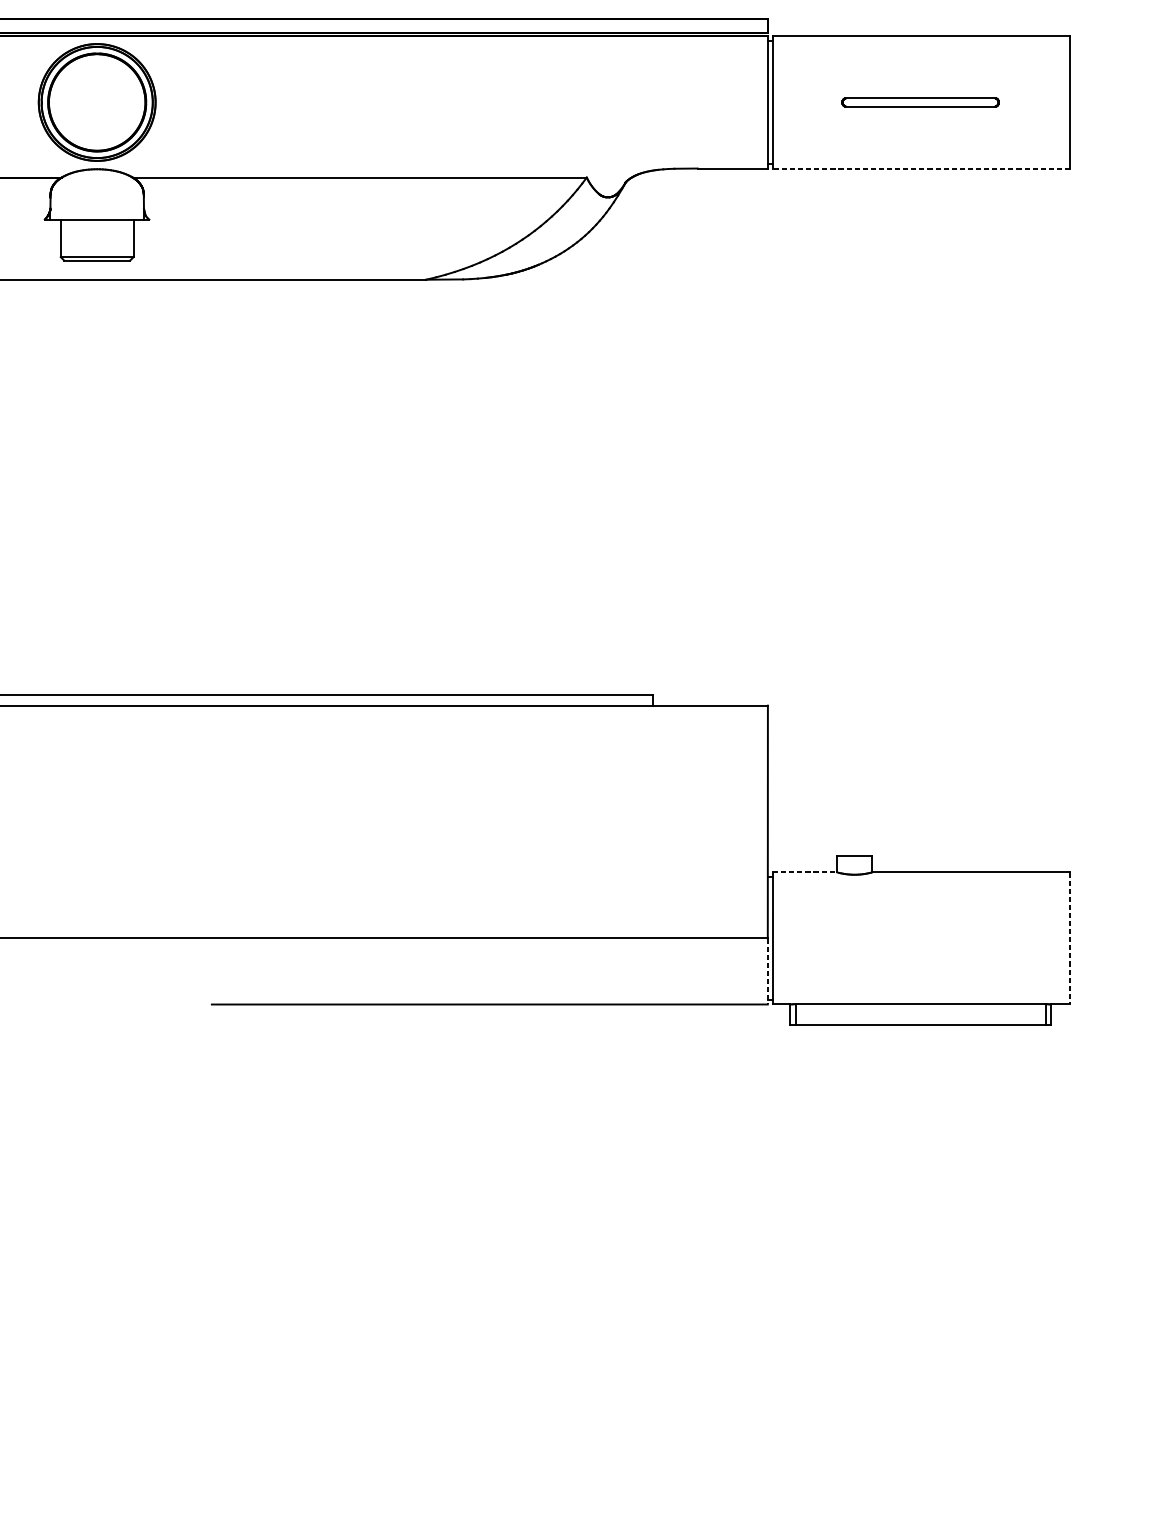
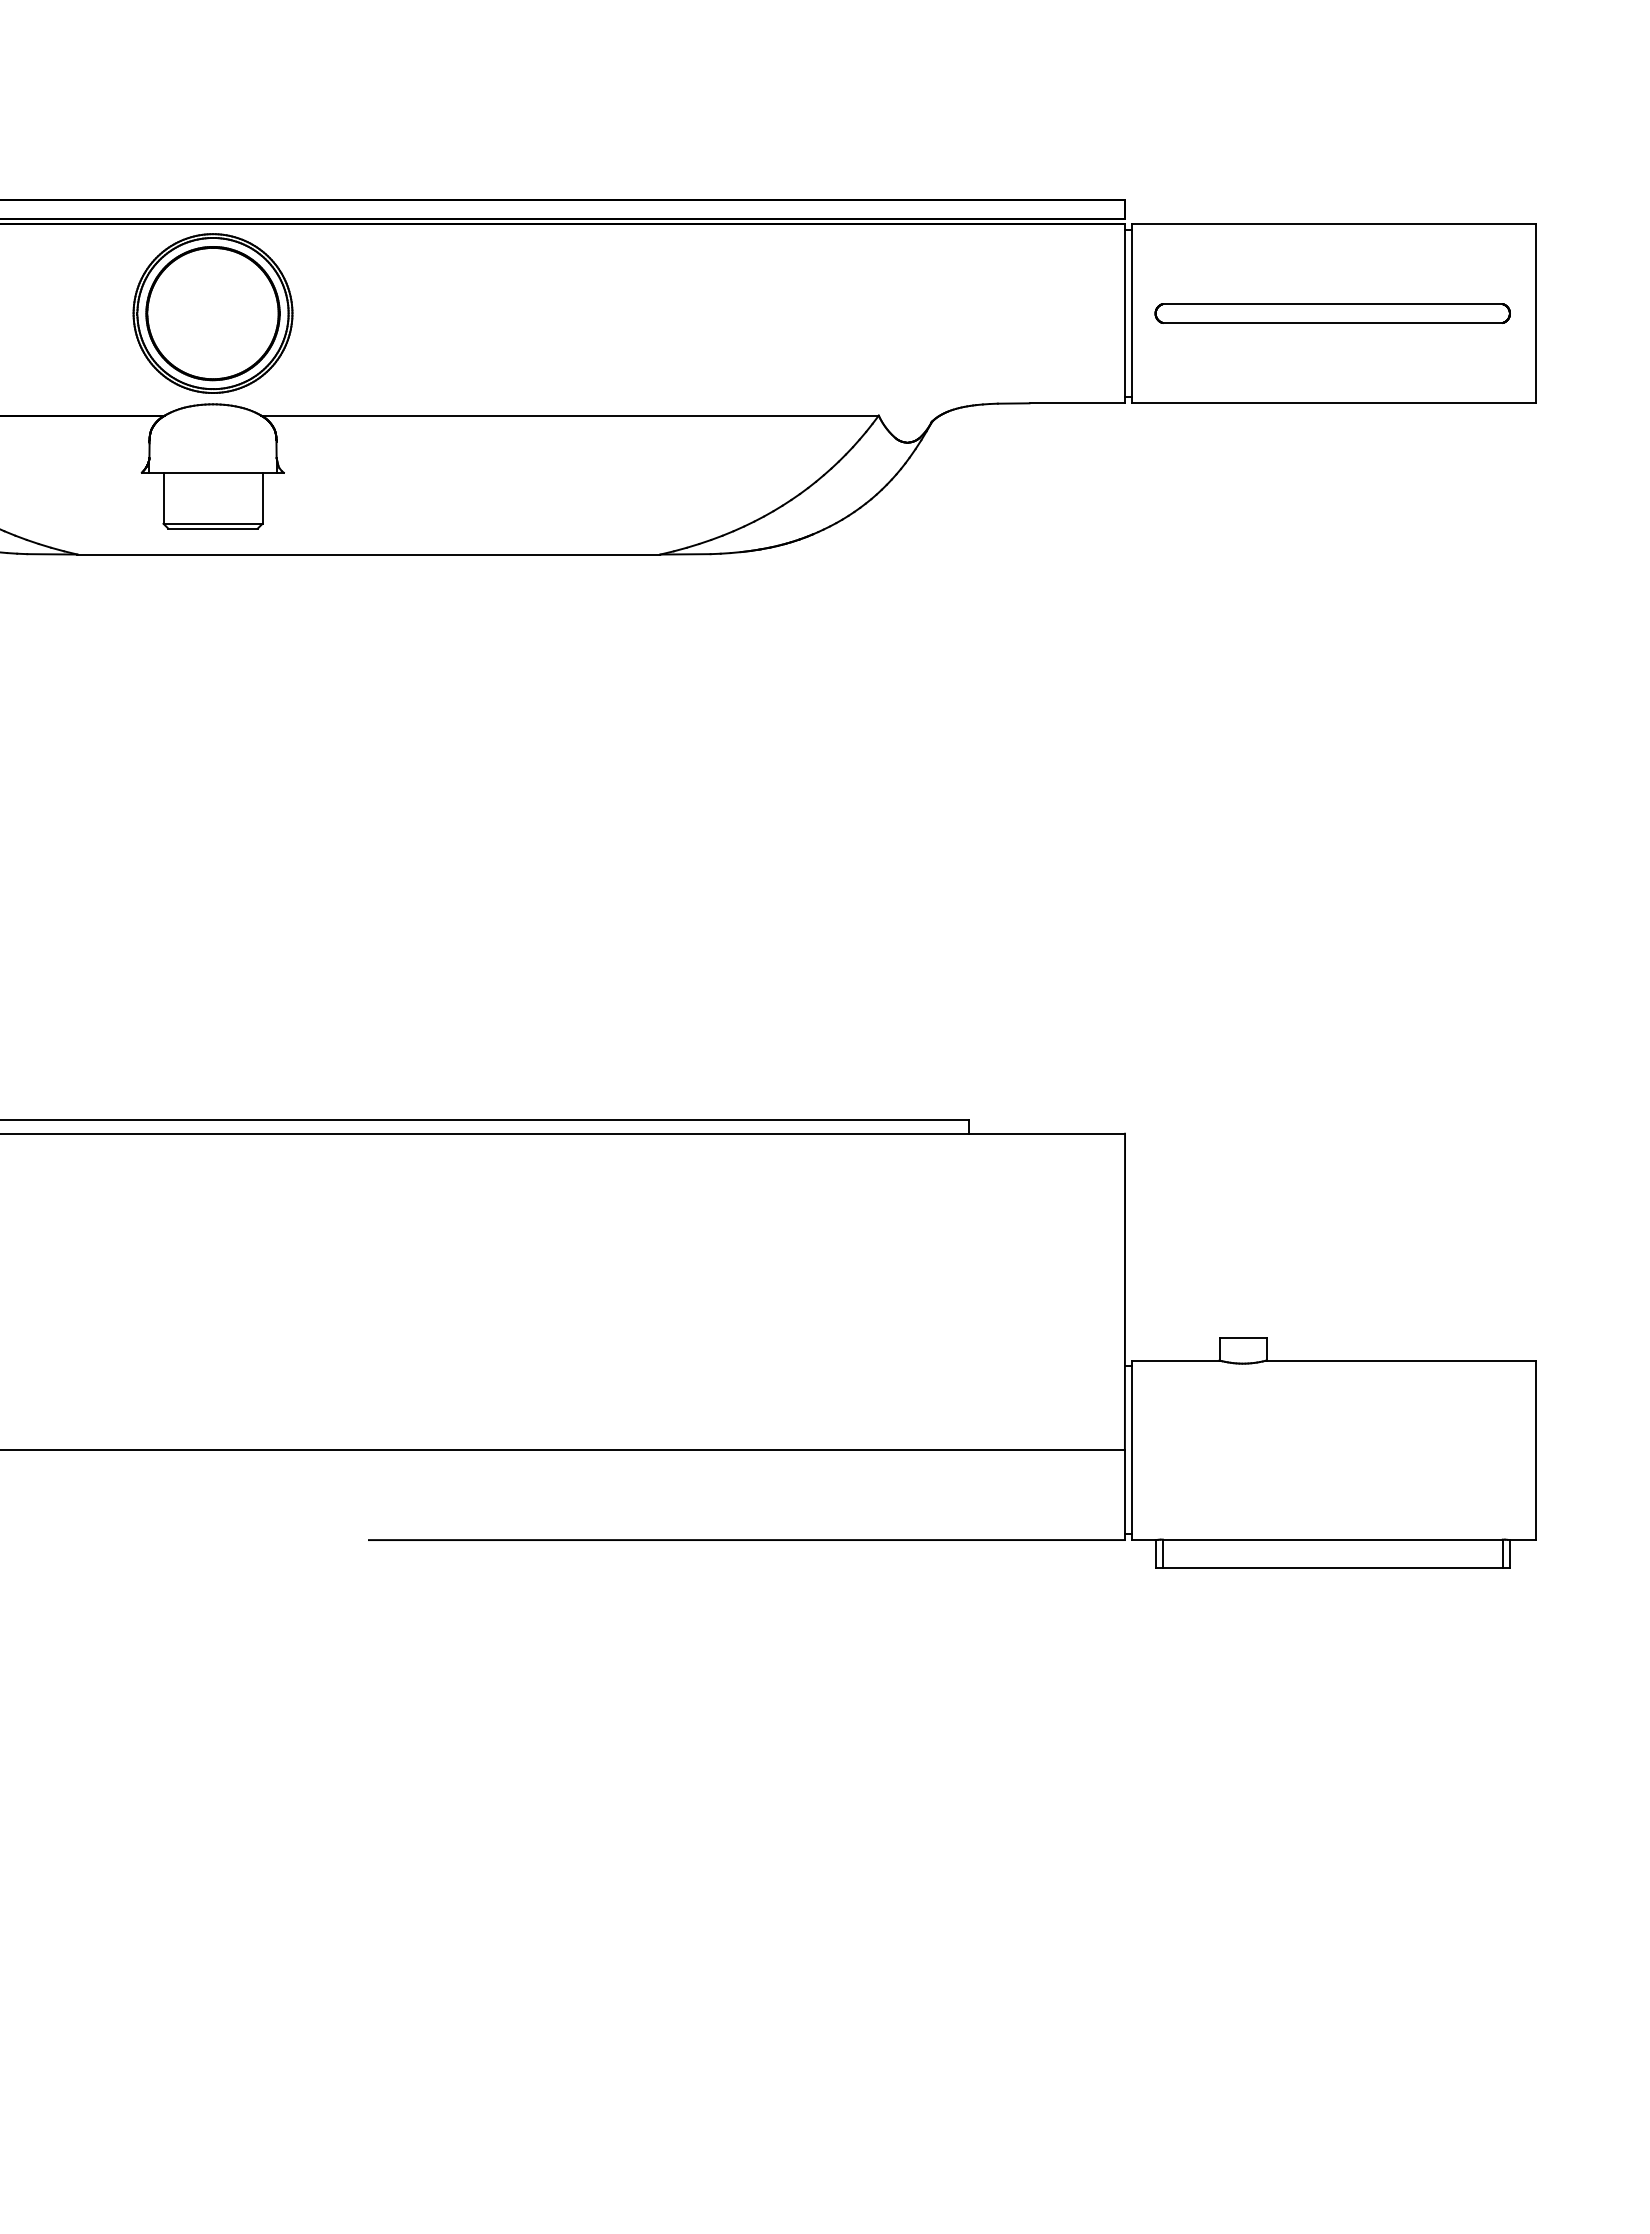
part: (920, 102) -> (1332, 313), size x1.67
line: (921, 168) -> (1333, 403), dashed -> solid
line: (805, 872) -> (1175, 1360), dashed -> solid
line: (1069, 938) -> (1535, 1450), dashed -> solid
line: (767, 971) -> (1124, 1495), dashed -> solid

